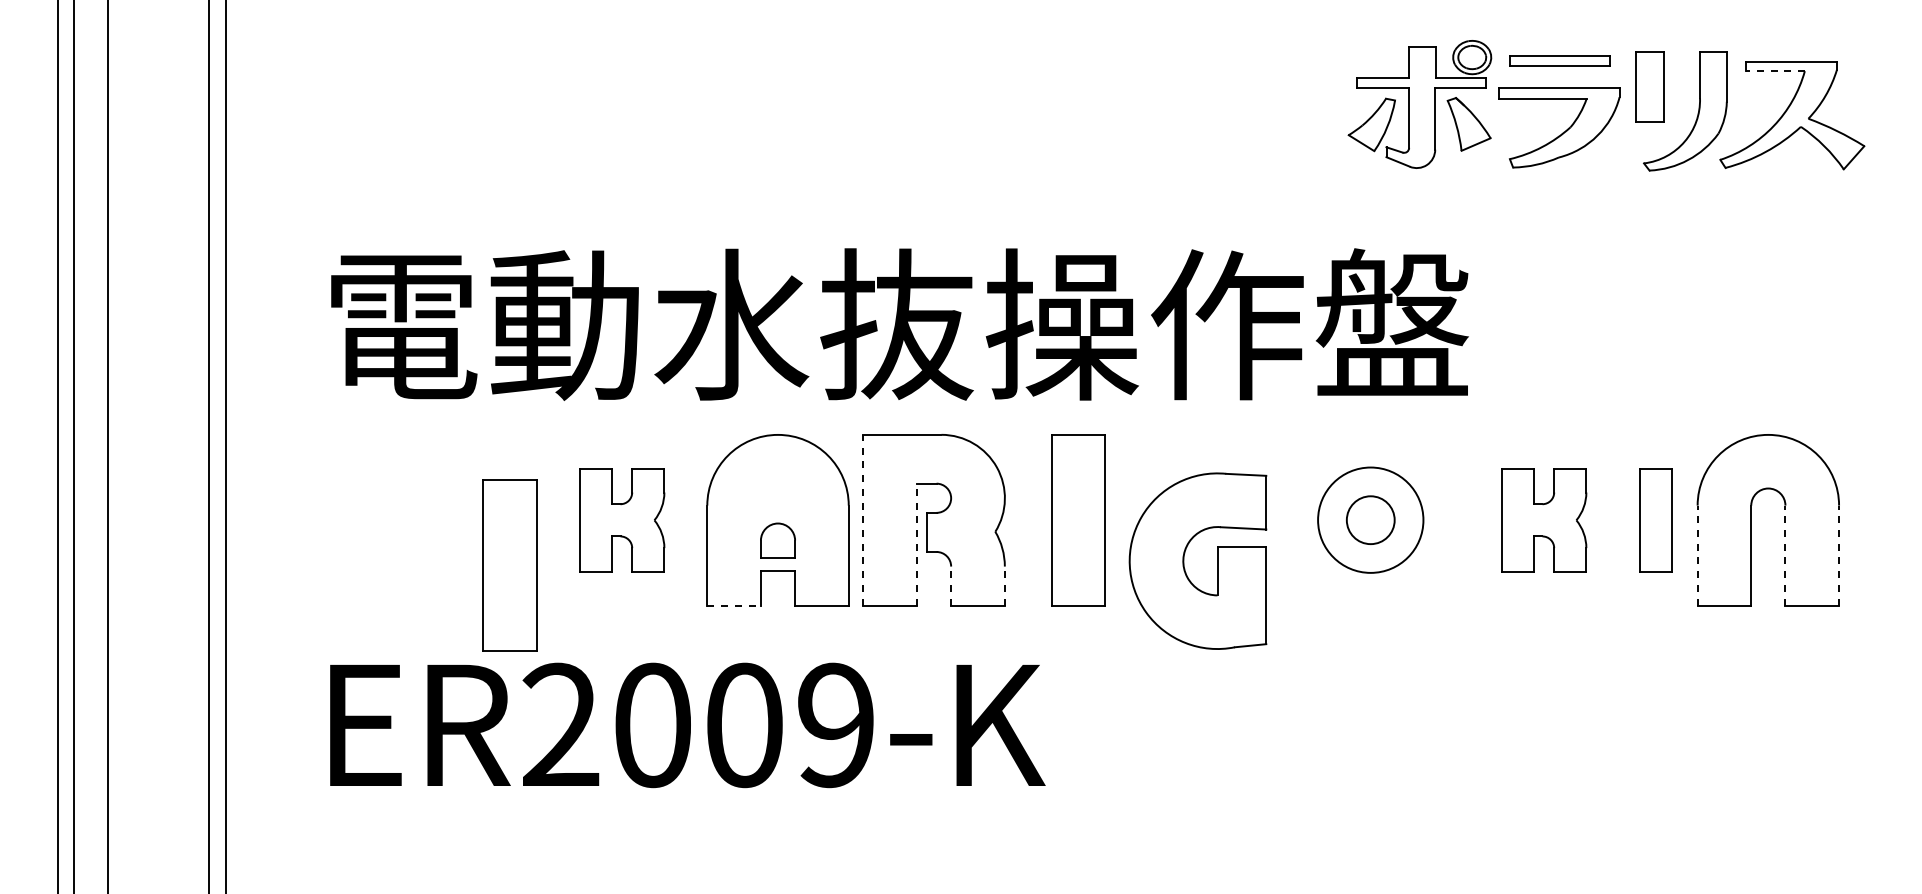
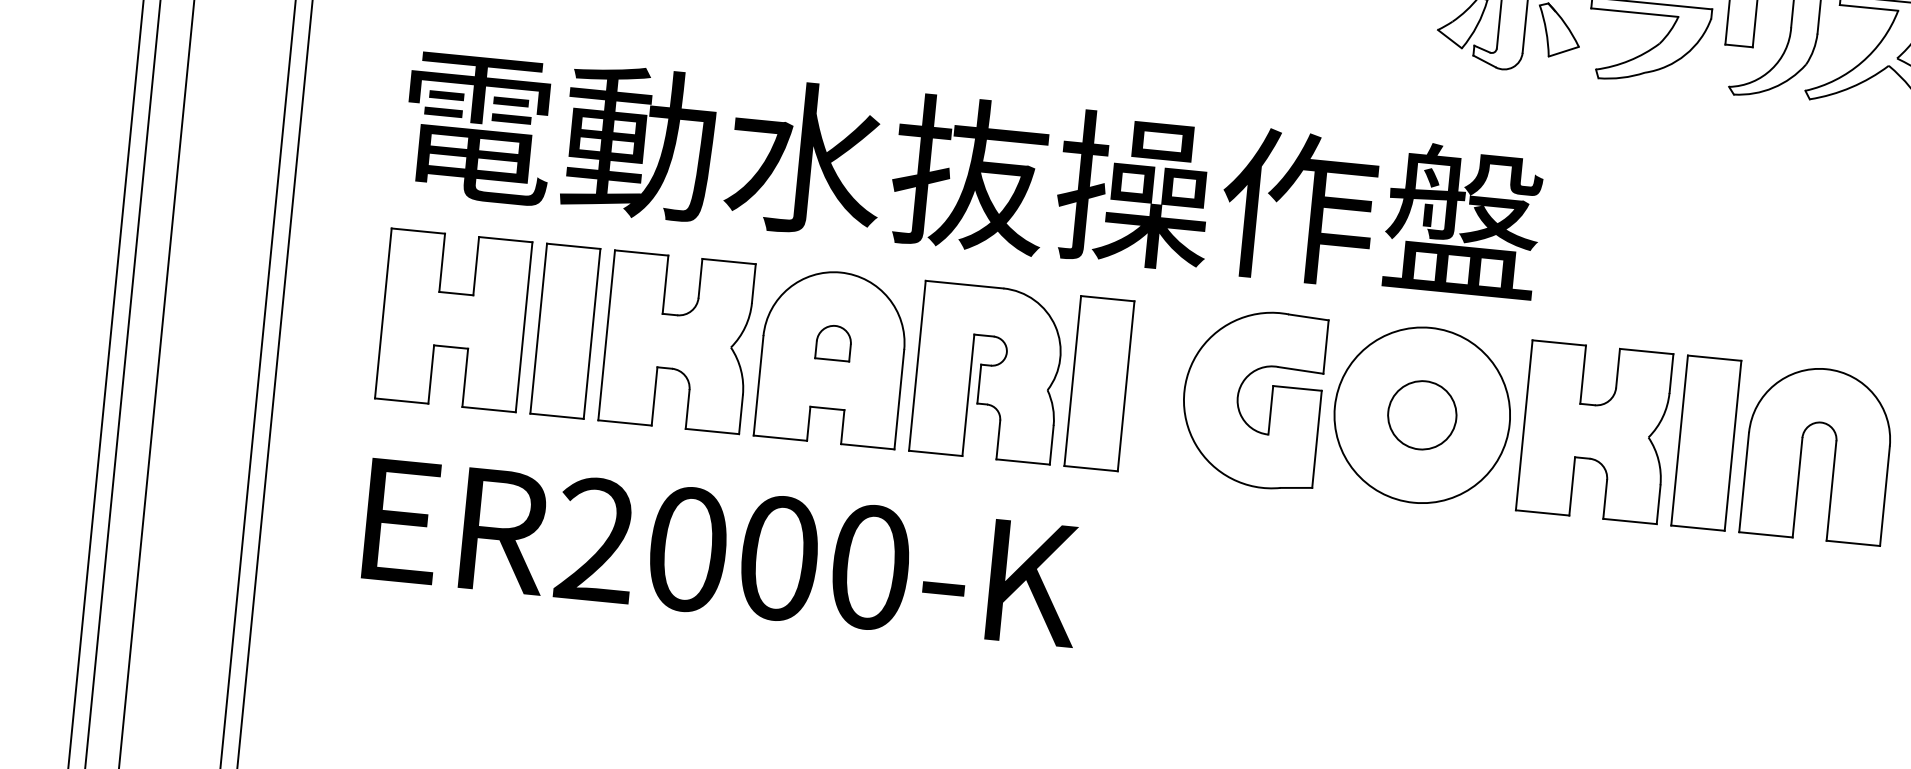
line: (1775, 71) -> (1868, 8), dashed -> solid
line: (863, 519) -> (917, 365), dashed -> solid
part: (397, 520) -> (453, 320), added
part: (621, 520) -> (676, 342), size x1.67
part: (1078, 520) -> (1099, 383), moved
circle: (1370, 520) -> (1422, 415), size x1.43
circle: (1370, 520) -> (1422, 415), size x1.67
part: (1543, 520) -> (1594, 432), size x1.67
part: (1655, 520) -> (1705, 443), size x1.67
part: (777, 540) -> (833, 342), moved
line: (917, 544) -> (968, 395), dashed -> solid
line: (1697, 555) -> (1744, 482), dashed -> solid
line: (1785, 555) -> (1831, 490), dashed -> solid
line: (1839, 555) -> (1885, 496), dashed -> solid
part: (1184, 560) -> (1239, 396), moved
part: (509, 565) -> (565, 331), moved
line: (951, 586) -> (998, 440), dashed -> solid
line: (1004, 586) -> (1051, 445), dashed -> solid
line: (734, 605) -> (780, 438), dashed -> solid
text: (836, 725) -> (870, 567), ER2009-K -> ER2000-K

